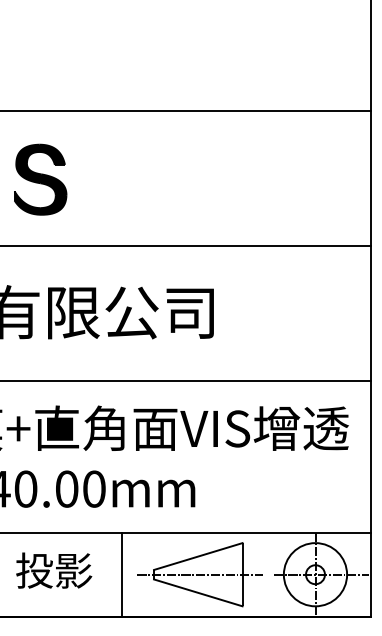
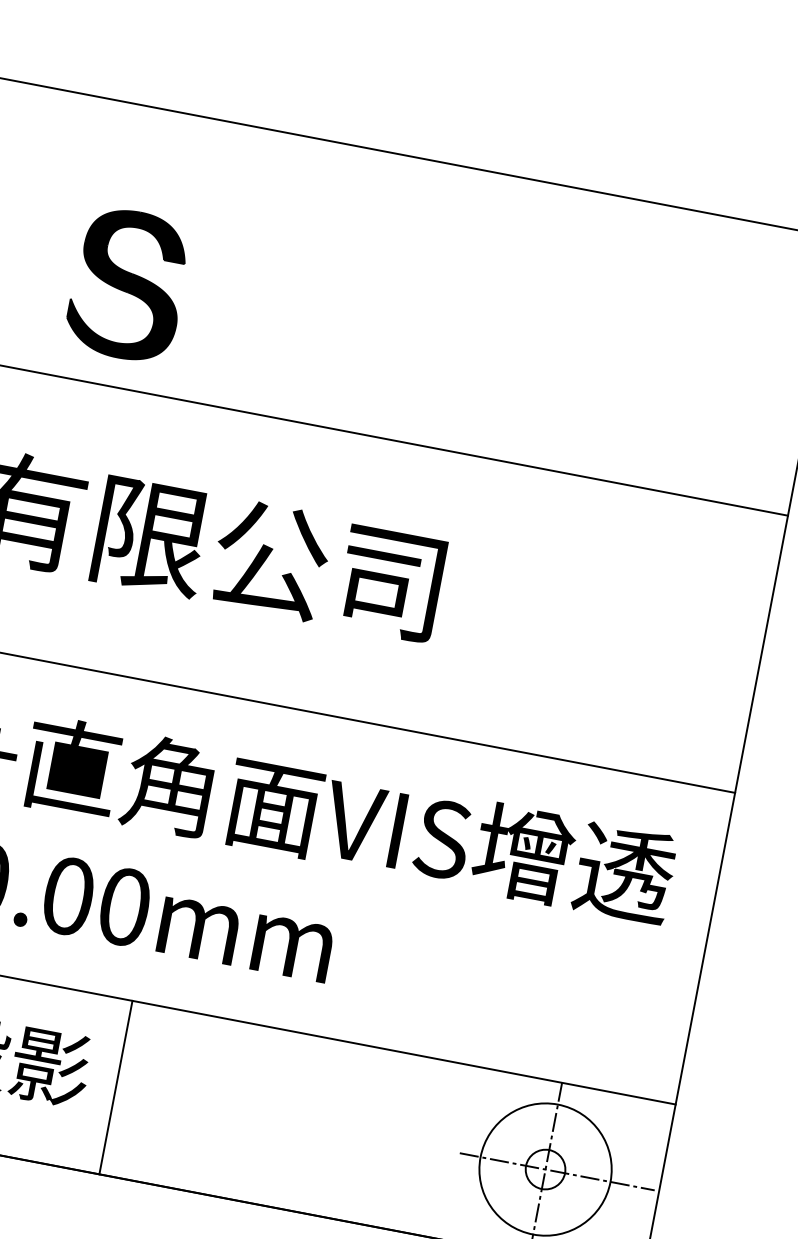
part: (40, 179) -> (128, 284), moved
line: (122, 574) -> (116, 1087), moved
part: (199, 574) -> (307, 1123), removed

